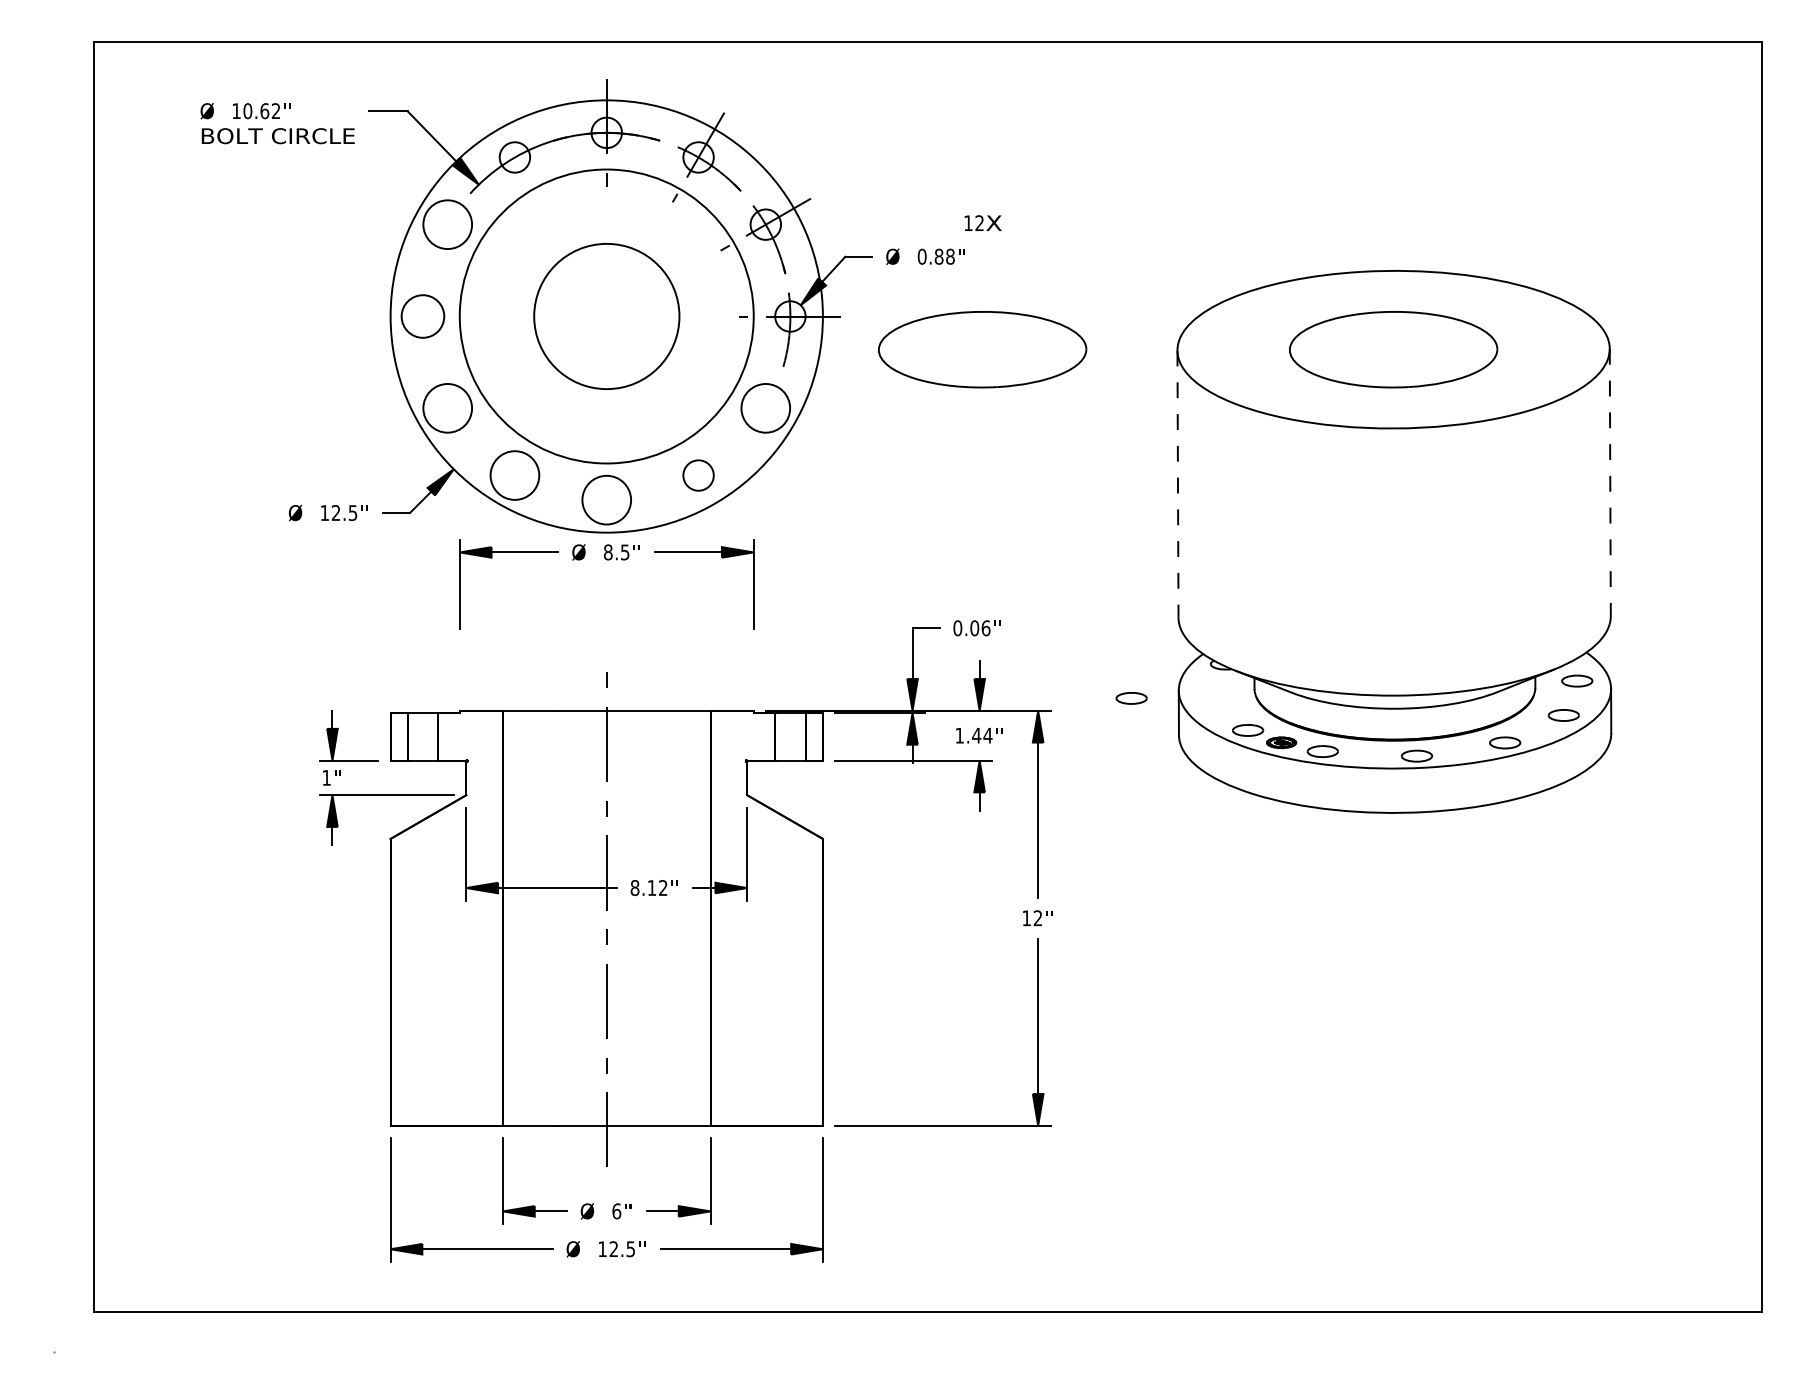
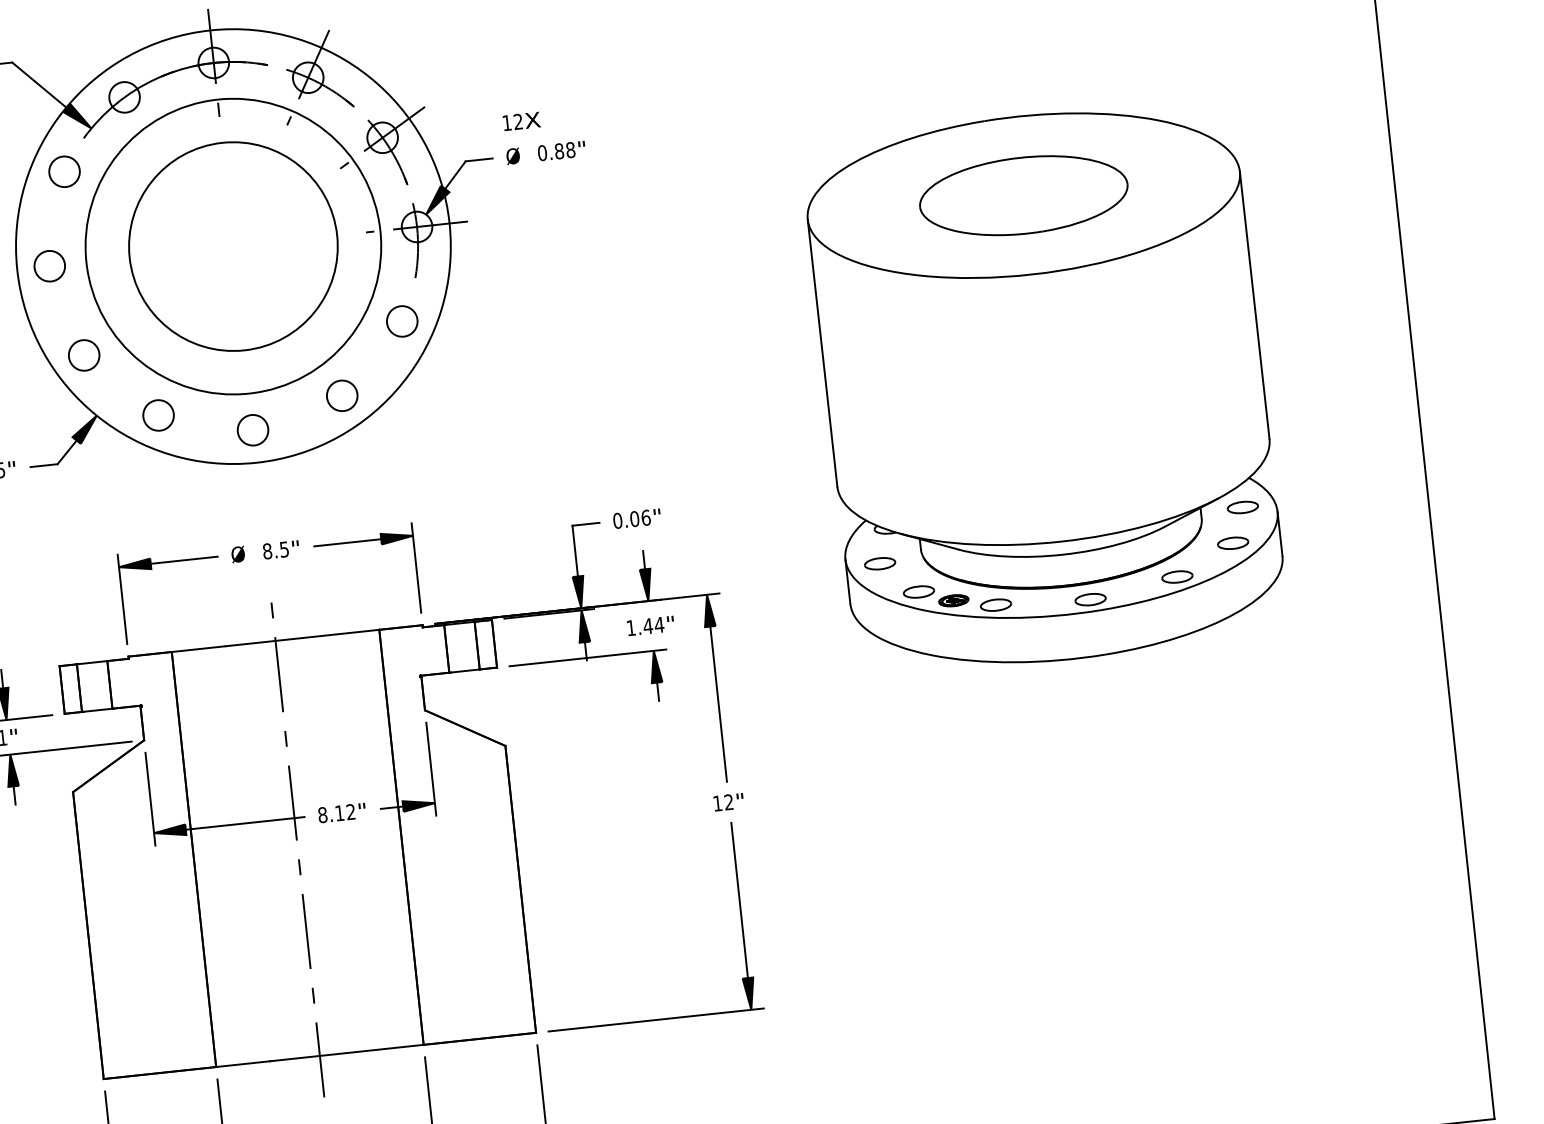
text: (982, 222) -> (521, 120), moved
circle: (447, 224) -> (64, 171), size x0.62
circle: (423, 316) -> (50, 266), size x0.71
circle: (606, 316) -> (233, 246), size x1.43
part: (982, 349) -> (612, 239), removed
circle: (447, 408) -> (83, 355), size x0.62
circle: (765, 408) -> (401, 321), size x0.62
circle: (514, 475) -> (158, 415), size x0.62
line: (1610, 482) -> (1254, 305), dashed -> solid
line: (1177, 484) -> (822, 353), dashed -> solid
circle: (606, 499) -> (252, 429), size x0.62
part: (606, 560) -> (266, 559), moved
part: (1131, 698) -> (879, 563), moved

